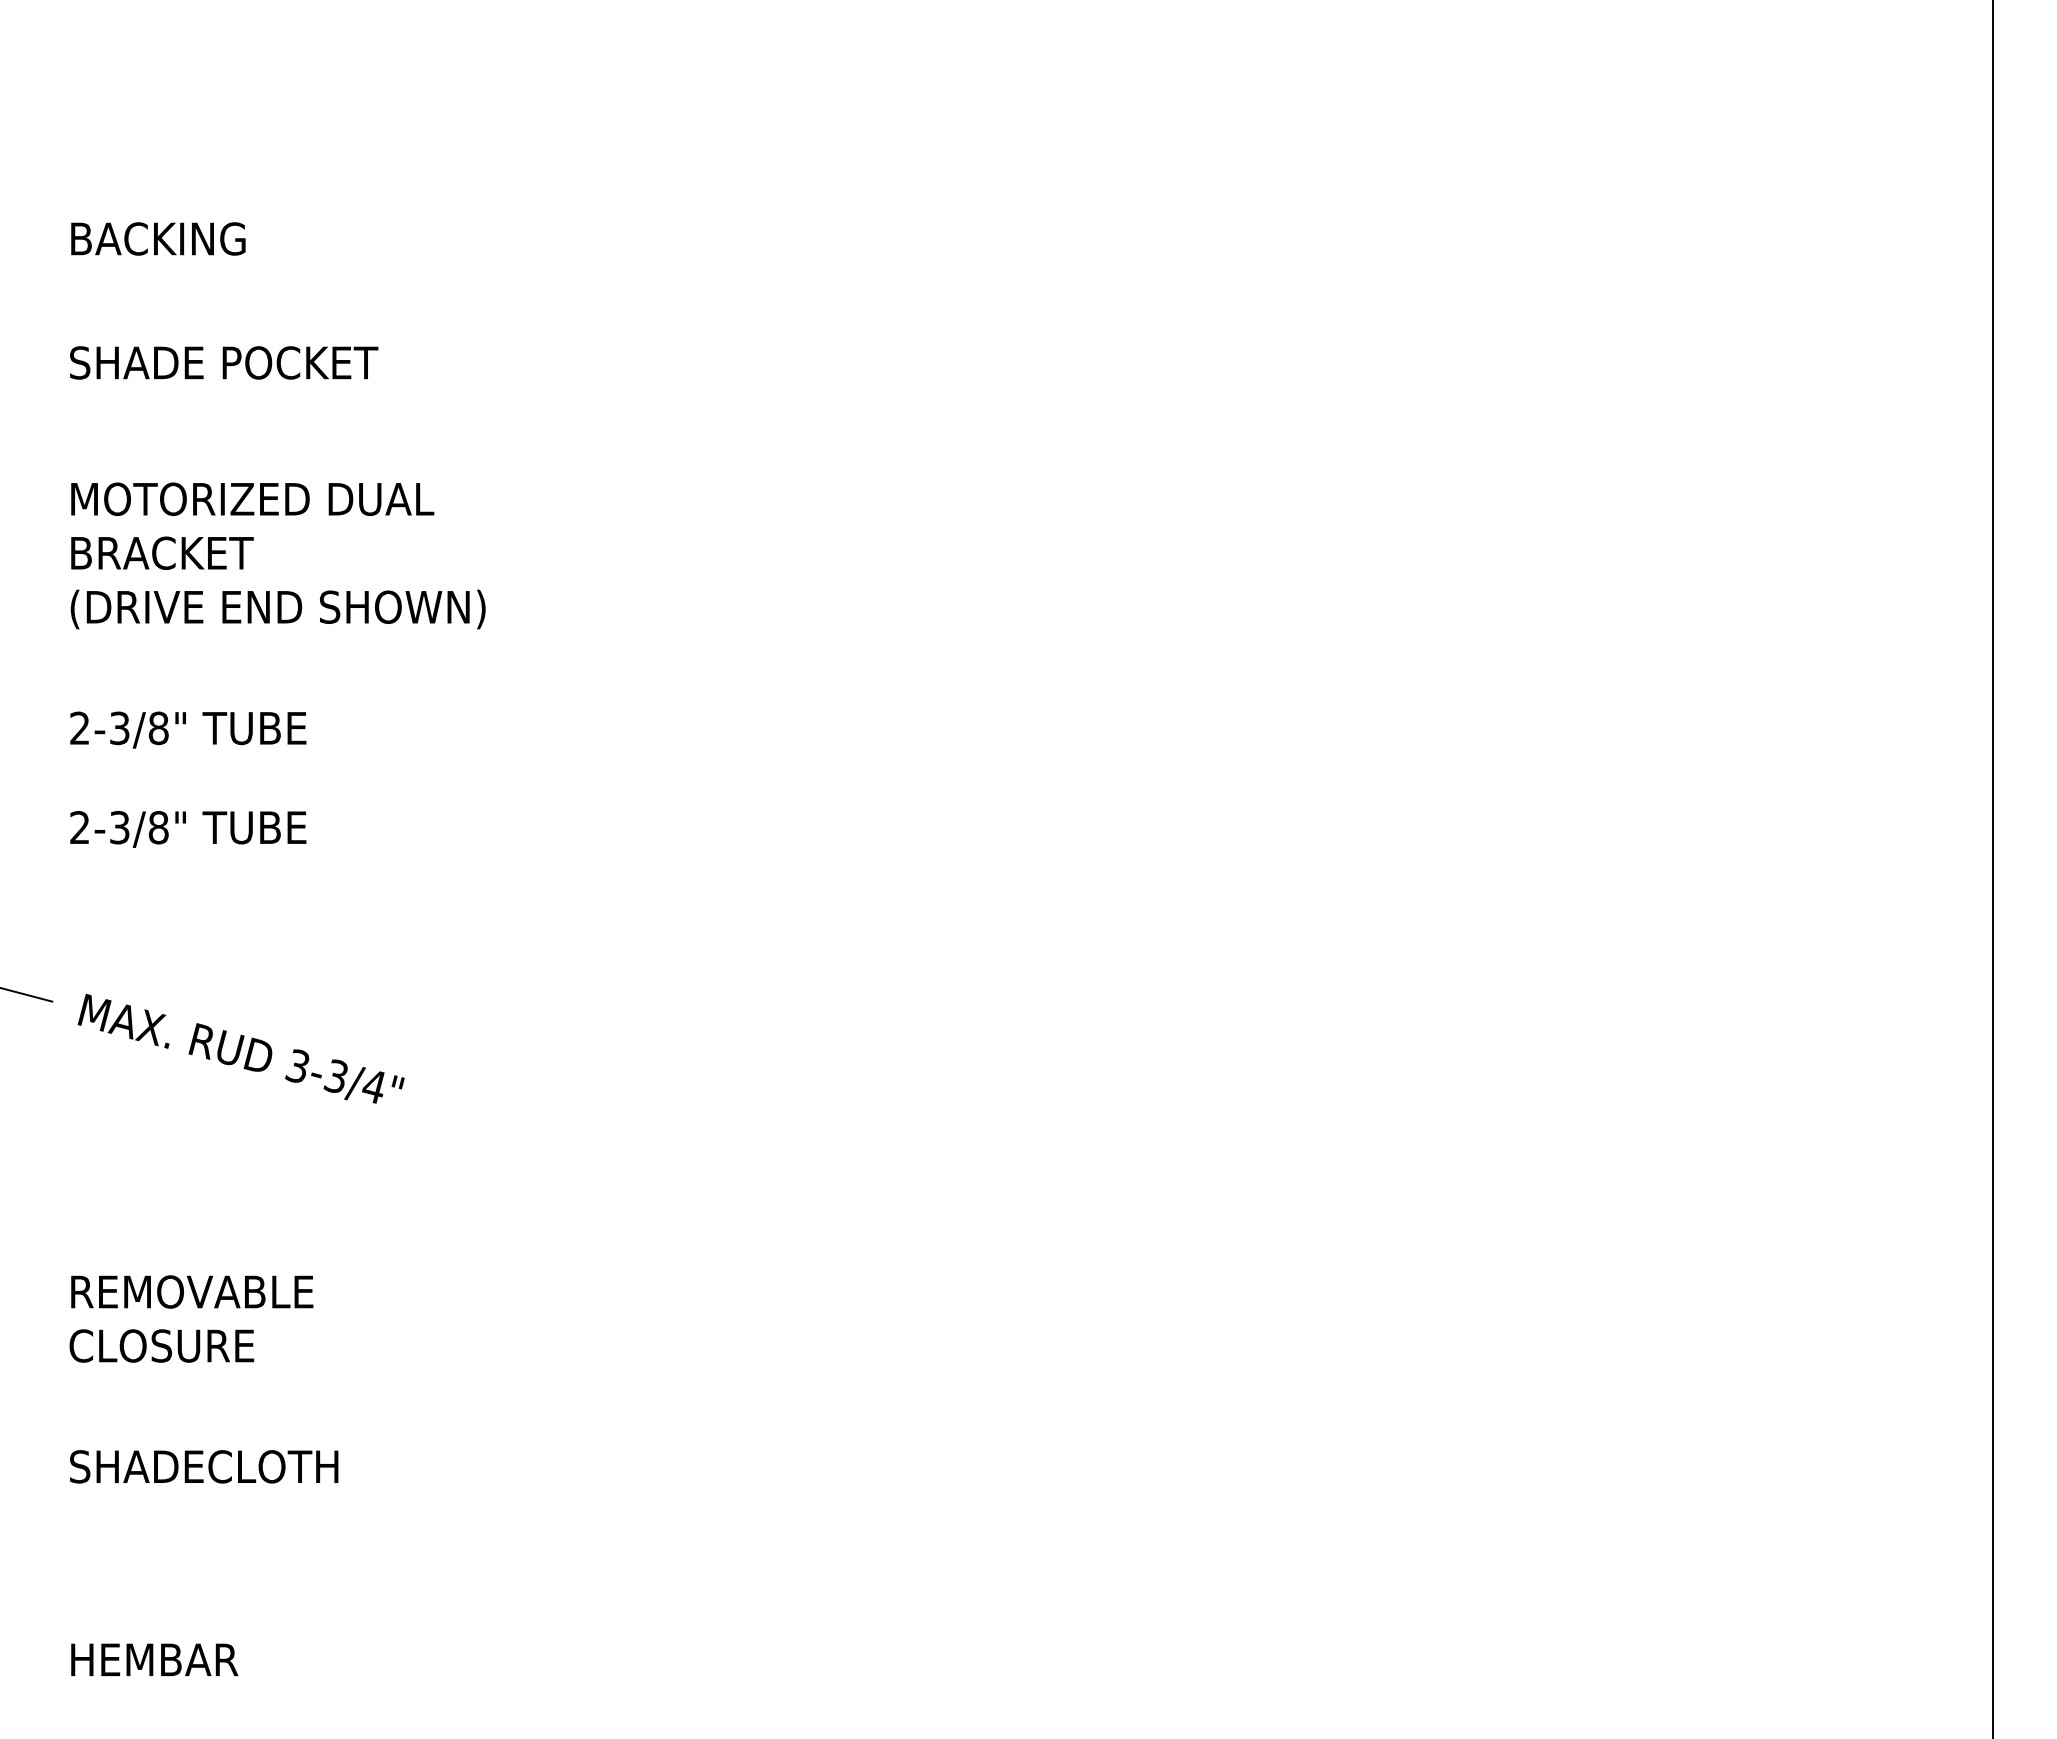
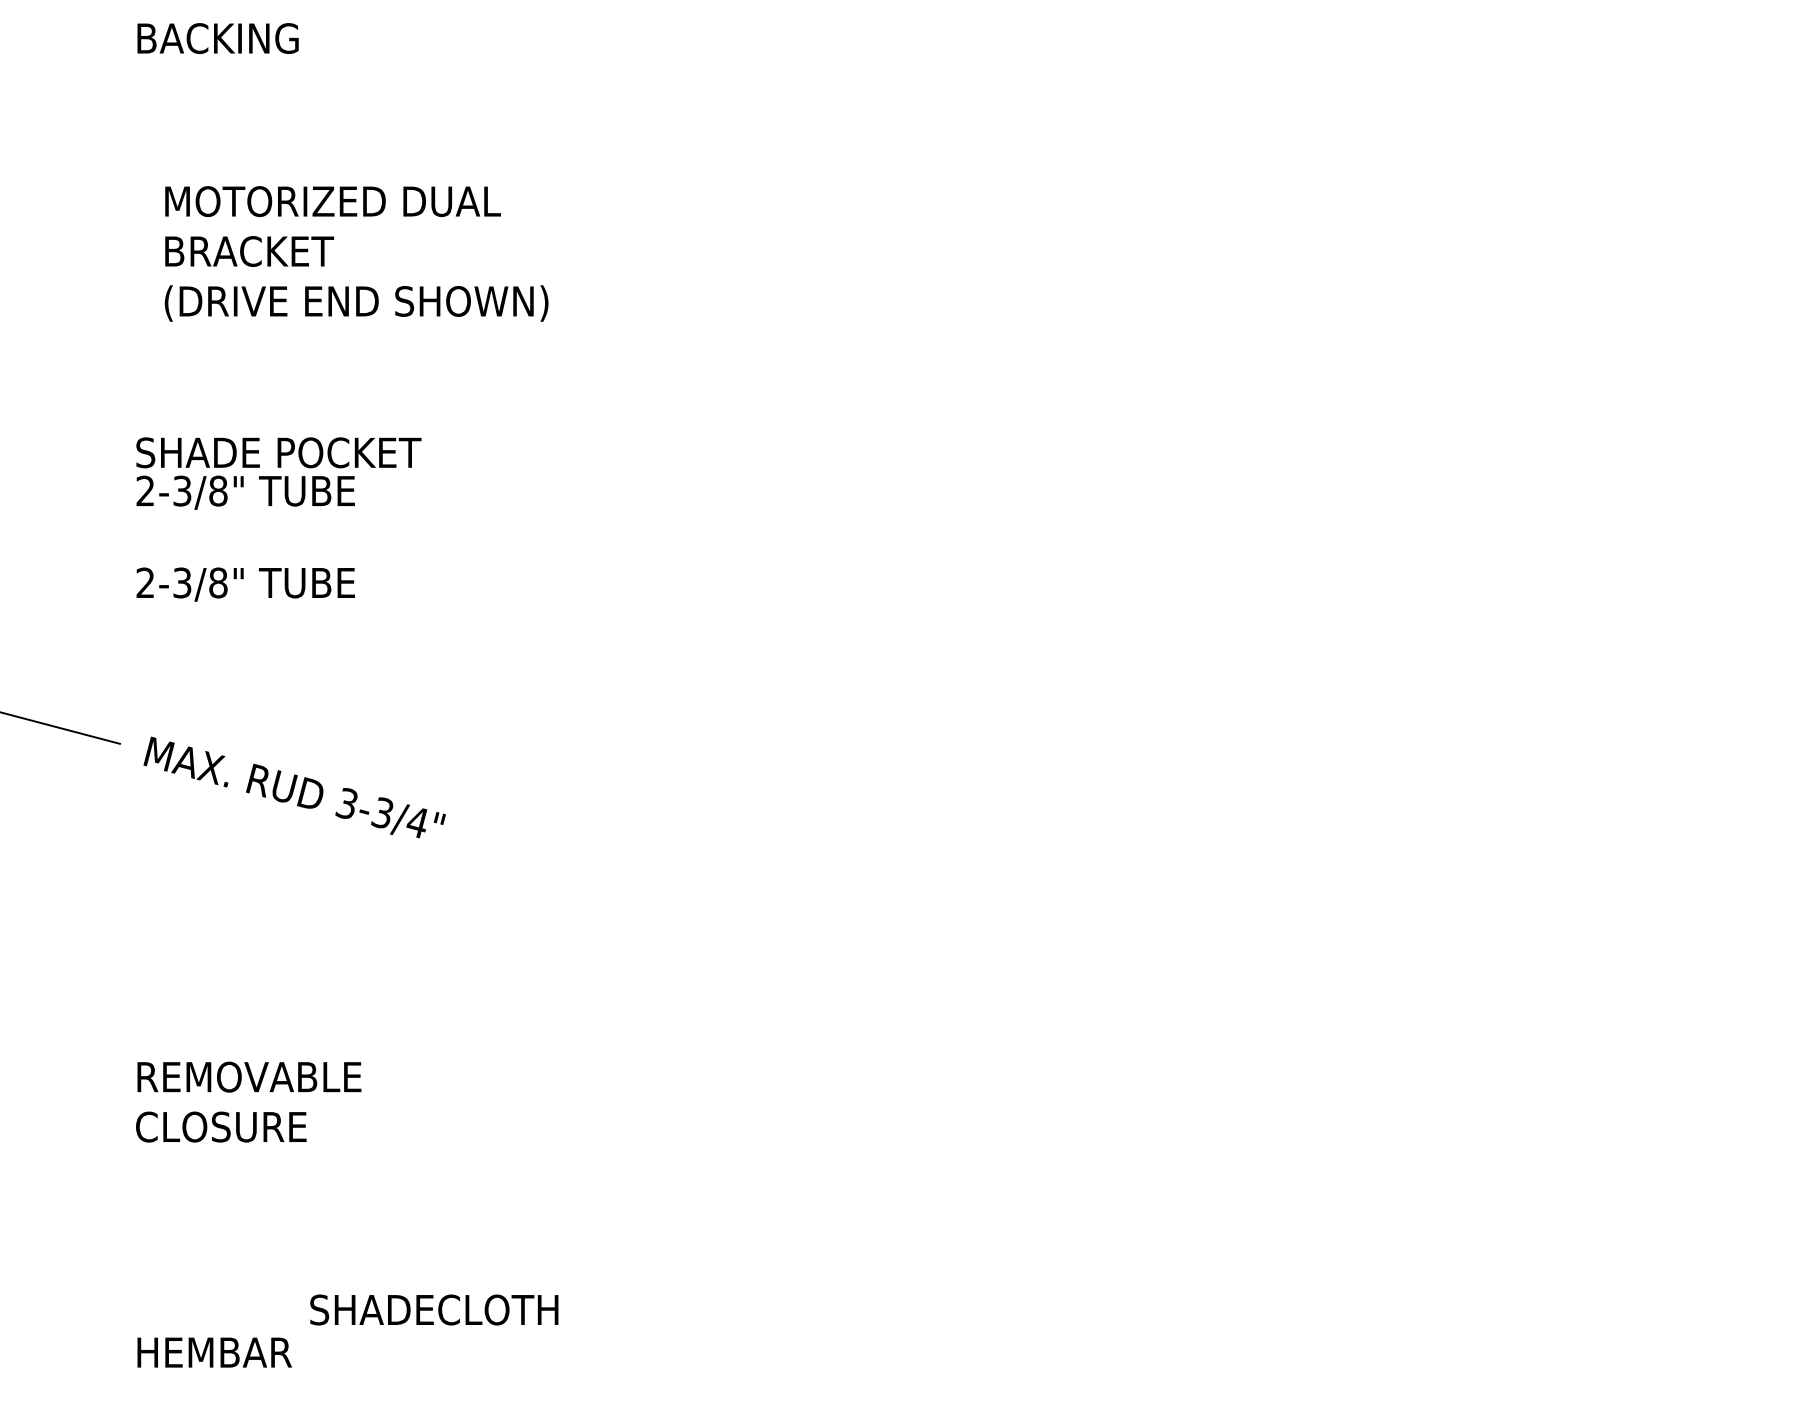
text: (224, 362) -> (279, 452), moved
text: (277, 555) -> (355, 253), moved
text: (191, 1318) -> (248, 1101), moved
text: (204, 1466) -> (434, 1309), moved

